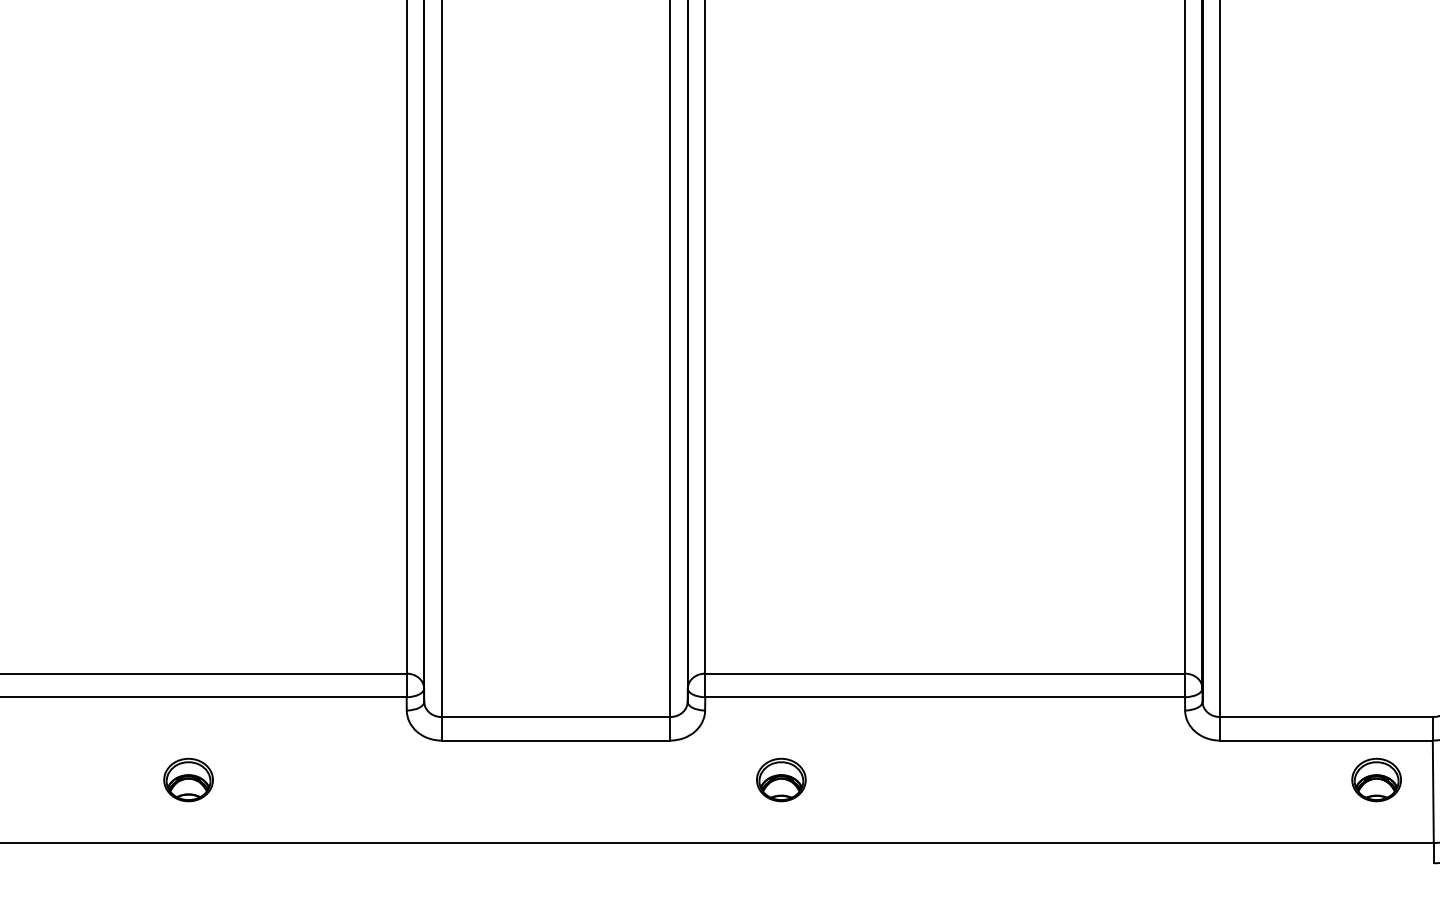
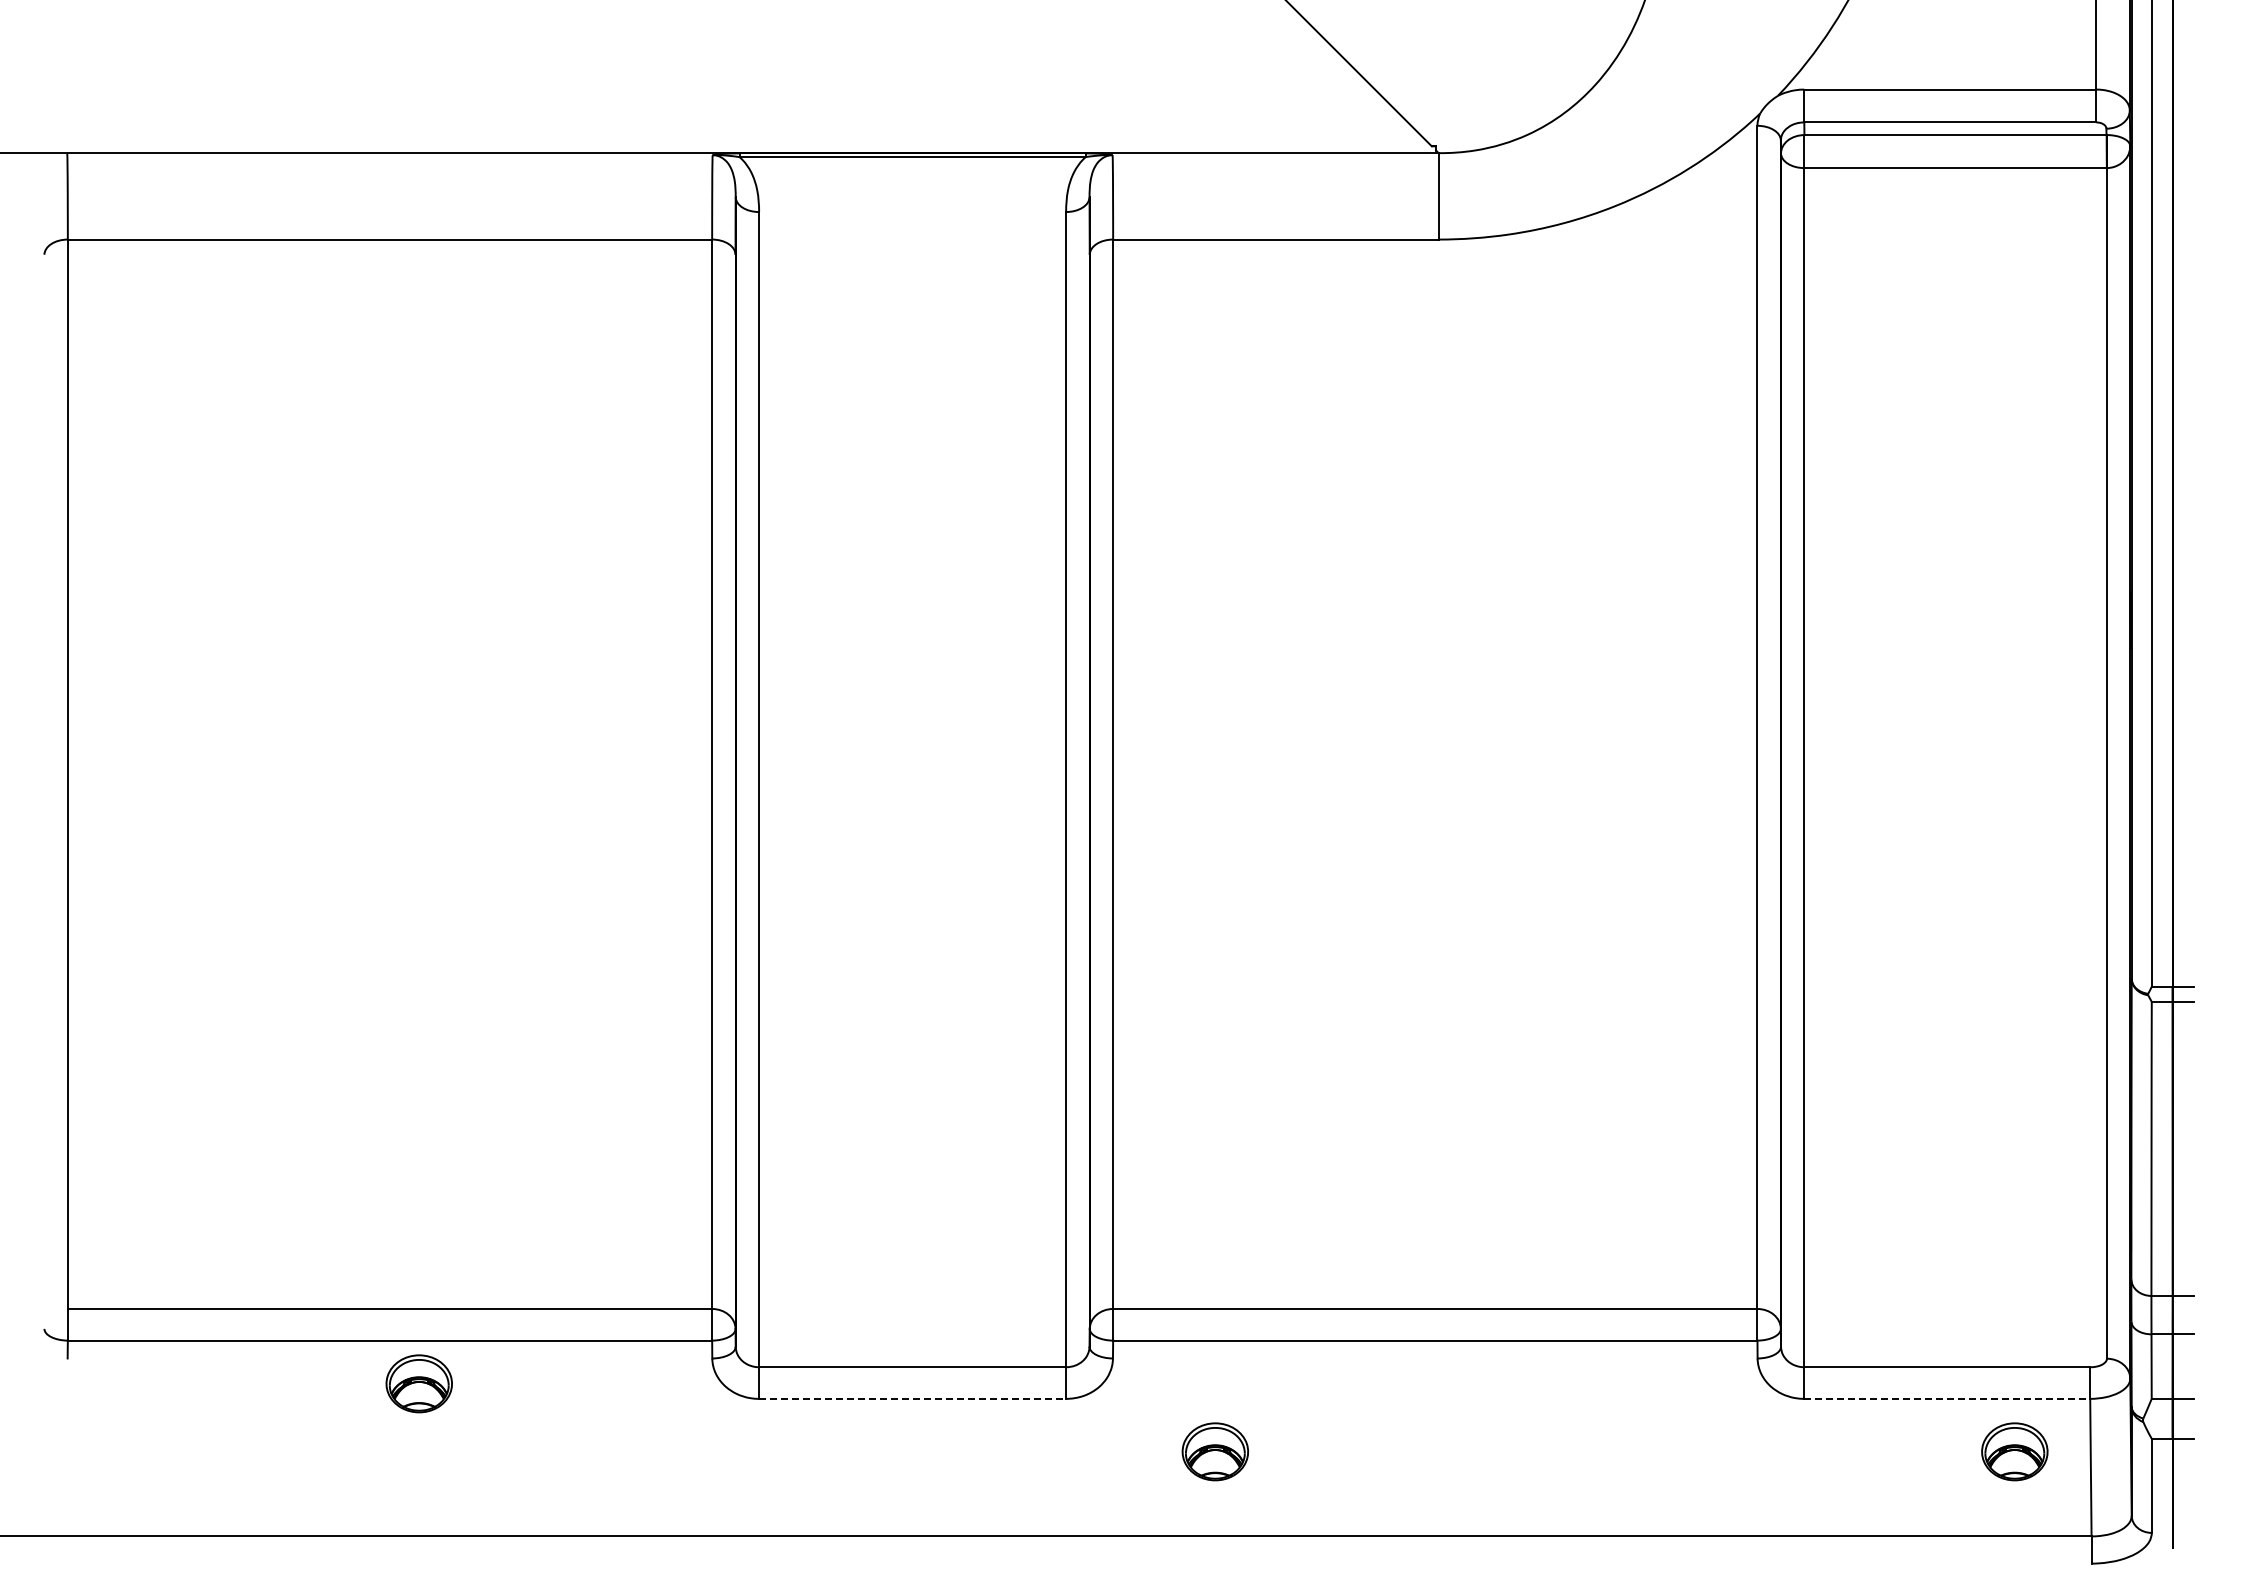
line: (555, 740) -> (912, 1398), solid -> dashed
line: (1326, 740) -> (1947, 1398), solid -> dashed
part: (188, 779) -> (418, 1383), moved

